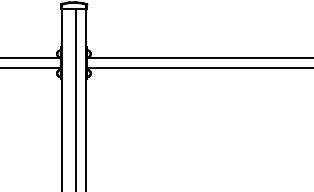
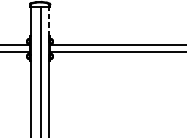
line: (86, 27) -> (49, 21), solid -> dashed

